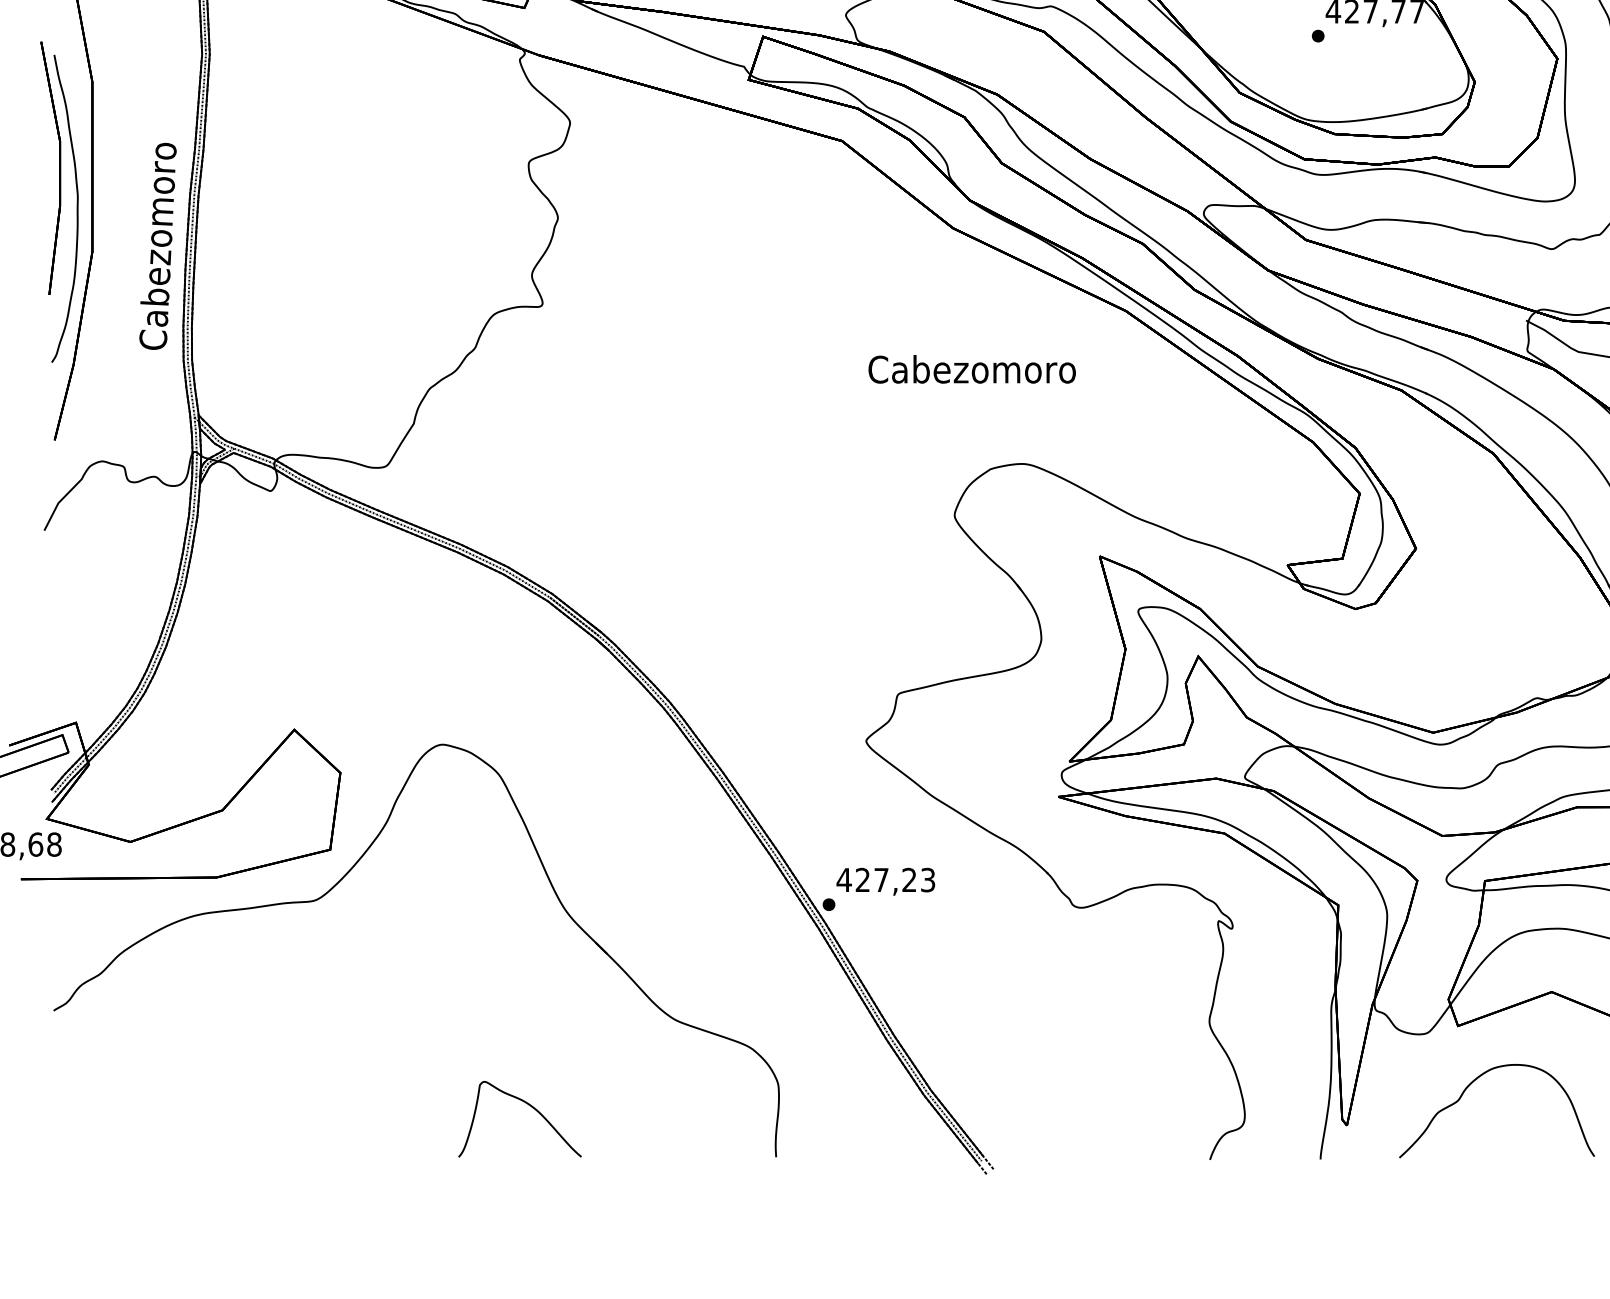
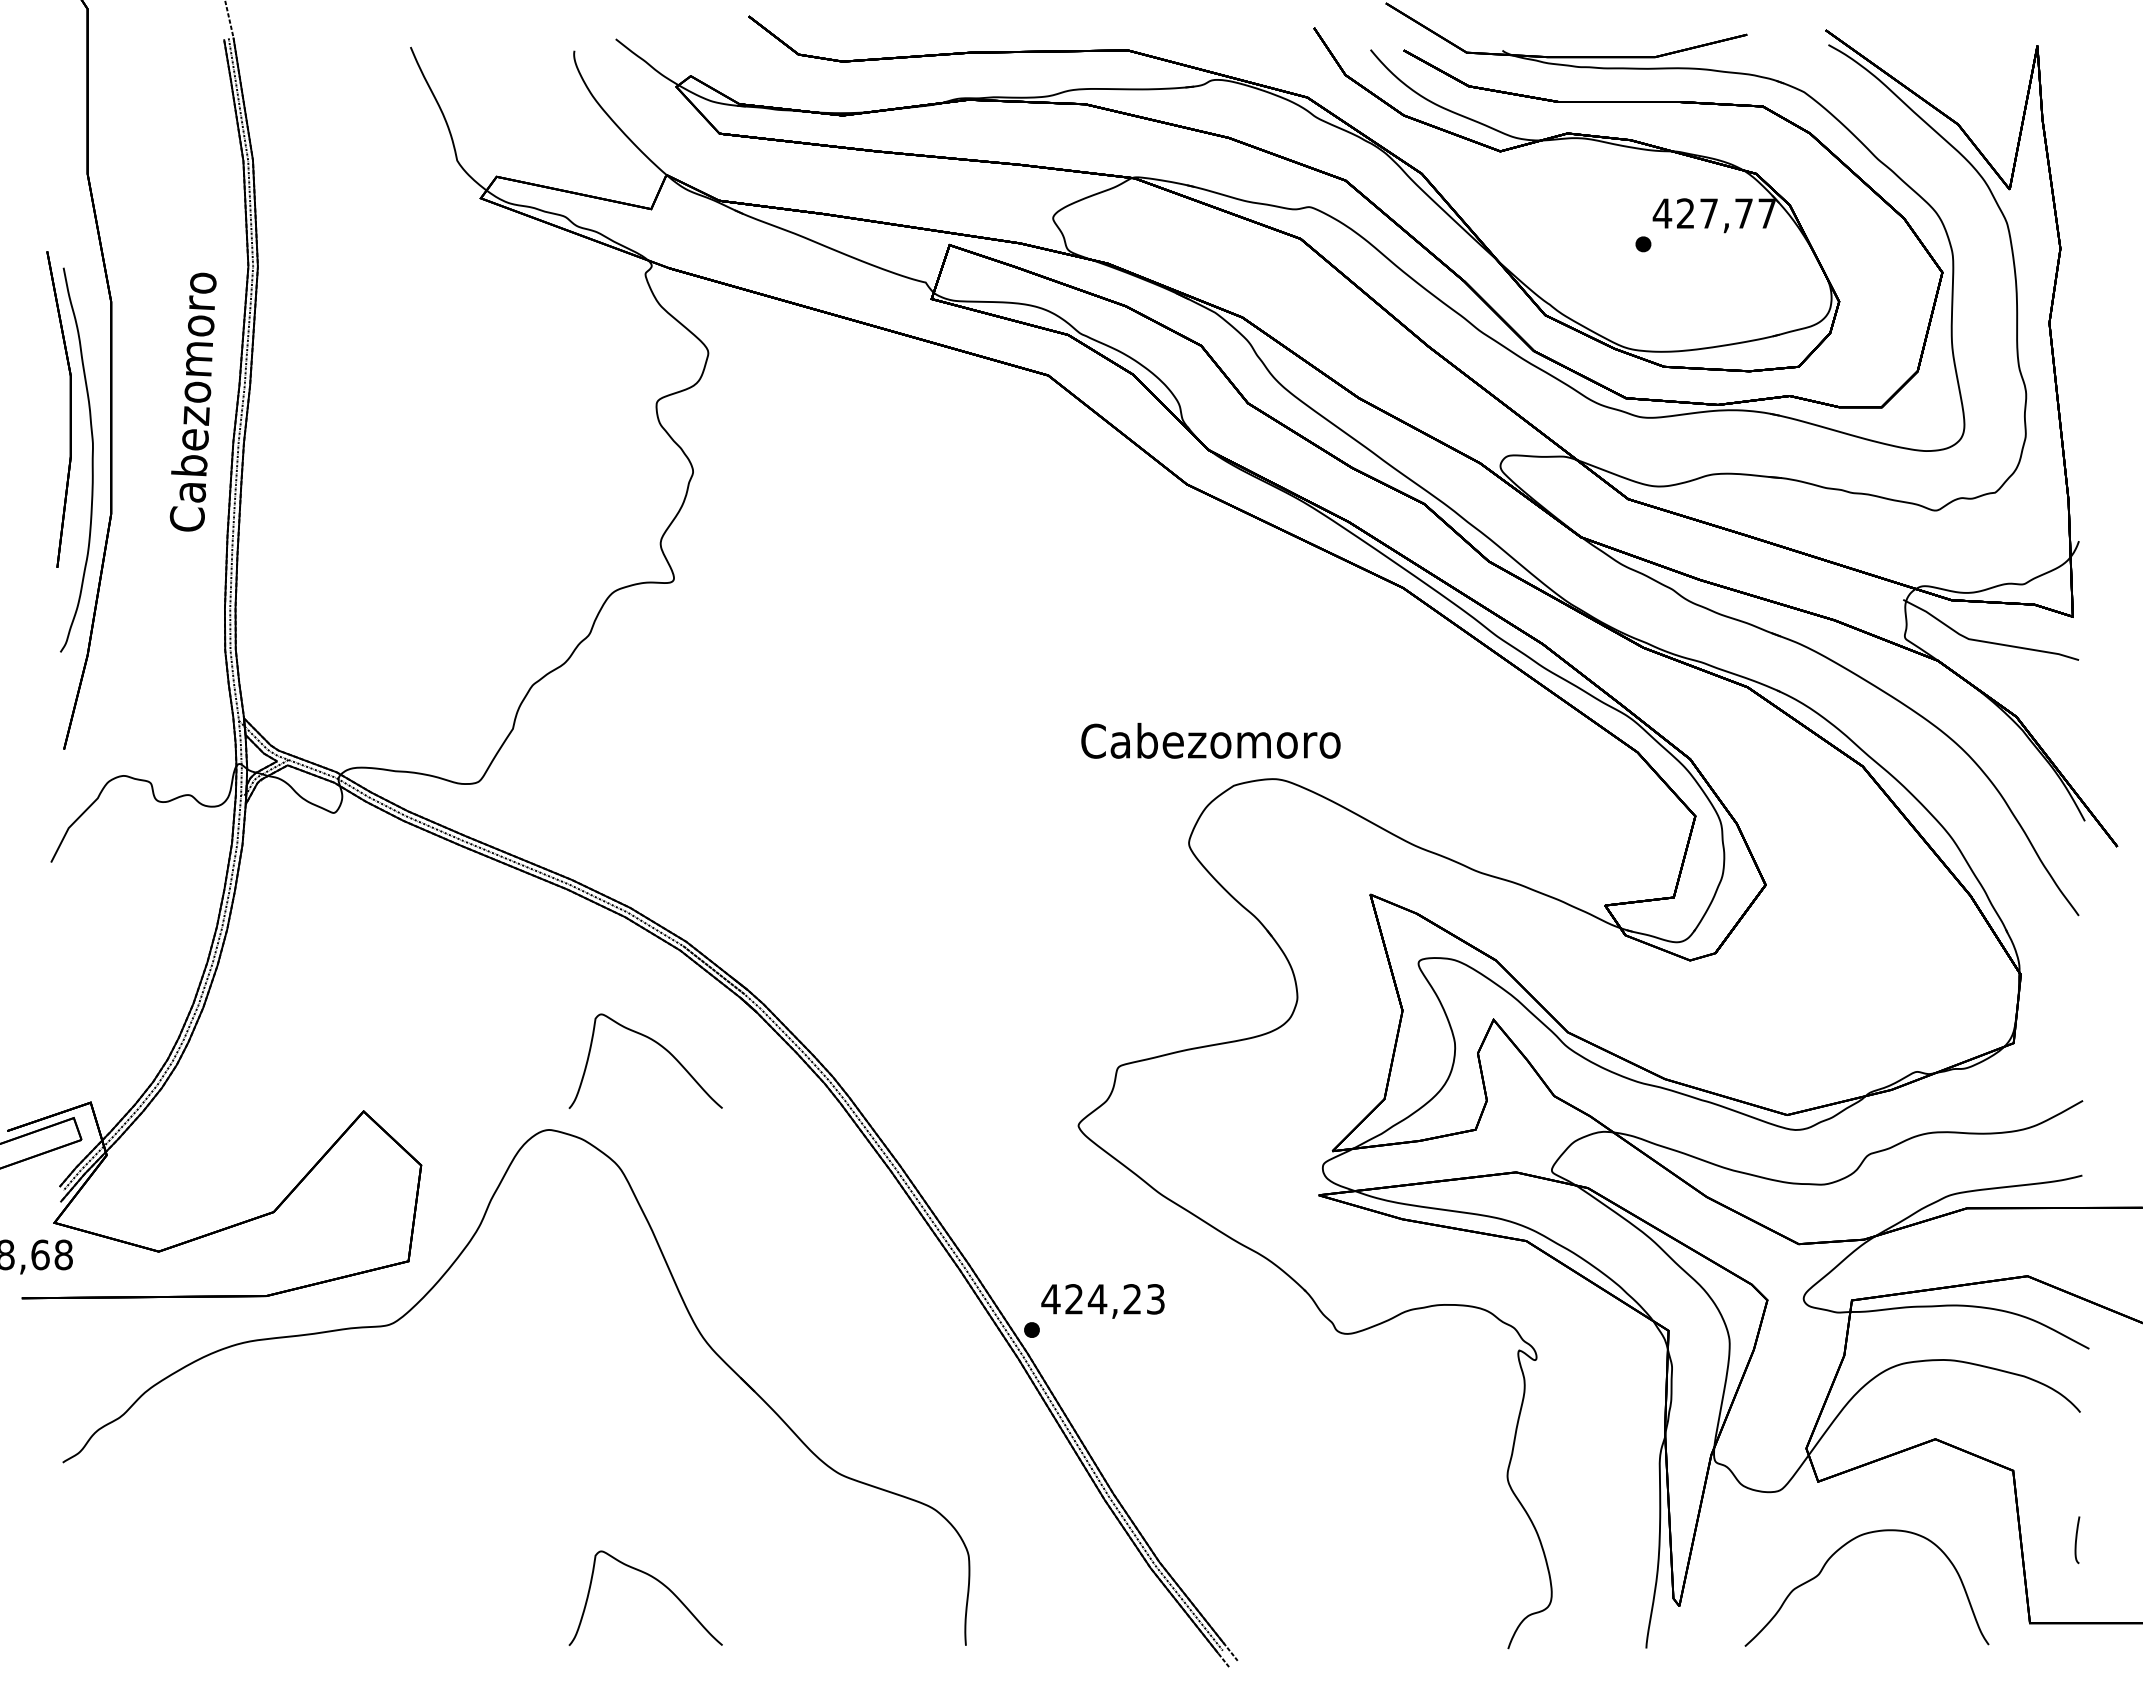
text: (157, 245) -> (192, 401), moved
text: (971, 369) -> (1210, 740), moved
part: (529, 676) -> (657, 1044), added
text: (881, 880) -> (1097, 1299), 427,23 -> 424,23

